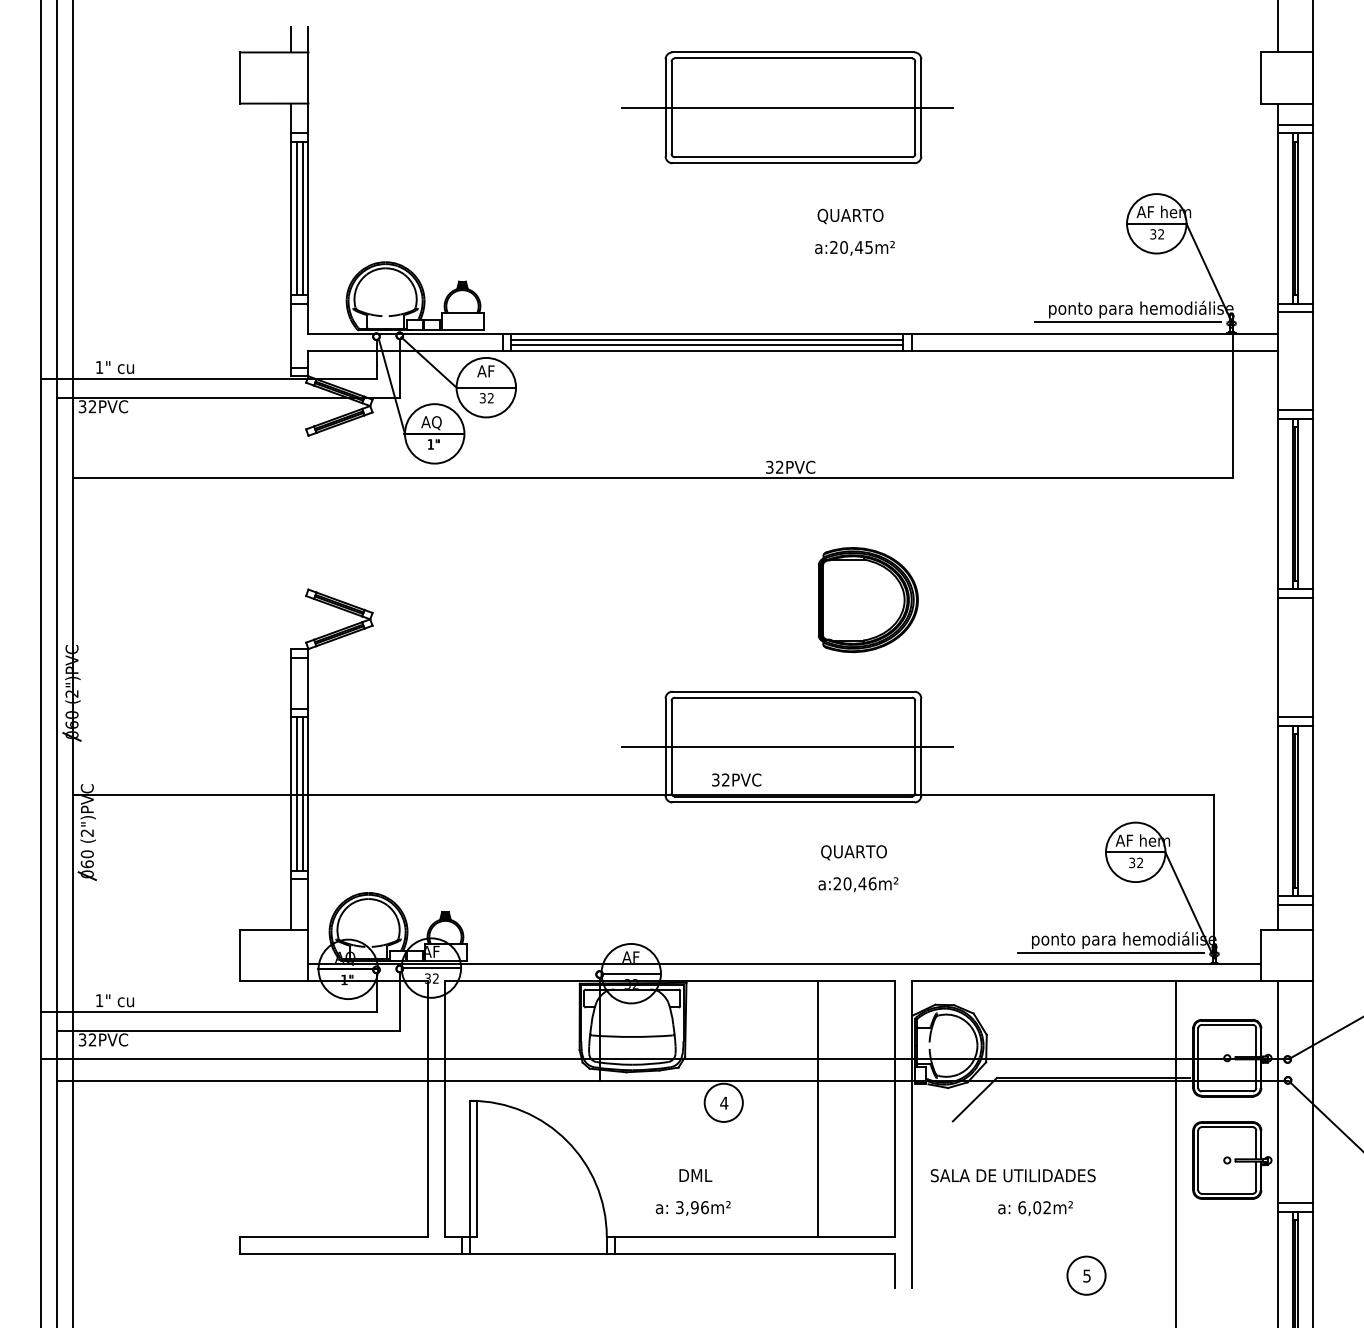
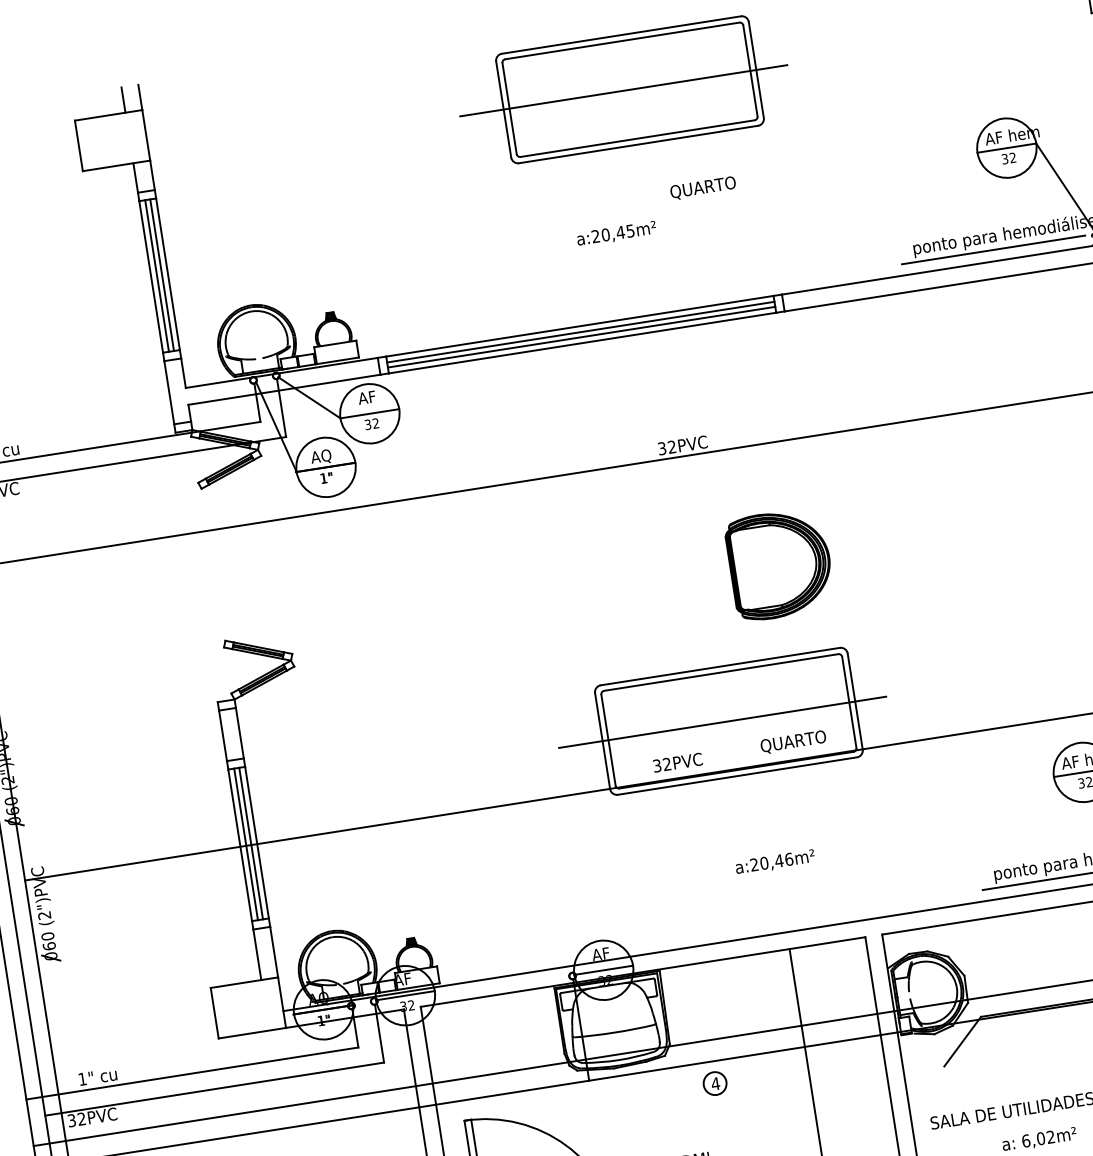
text: (854, 248) -> (616, 234), moved
text: (853, 852) -> (792, 742), moved
text: (858, 884) -> (775, 862), moved
circle: (723, 1102) -> (714, 1083), size x0.6

